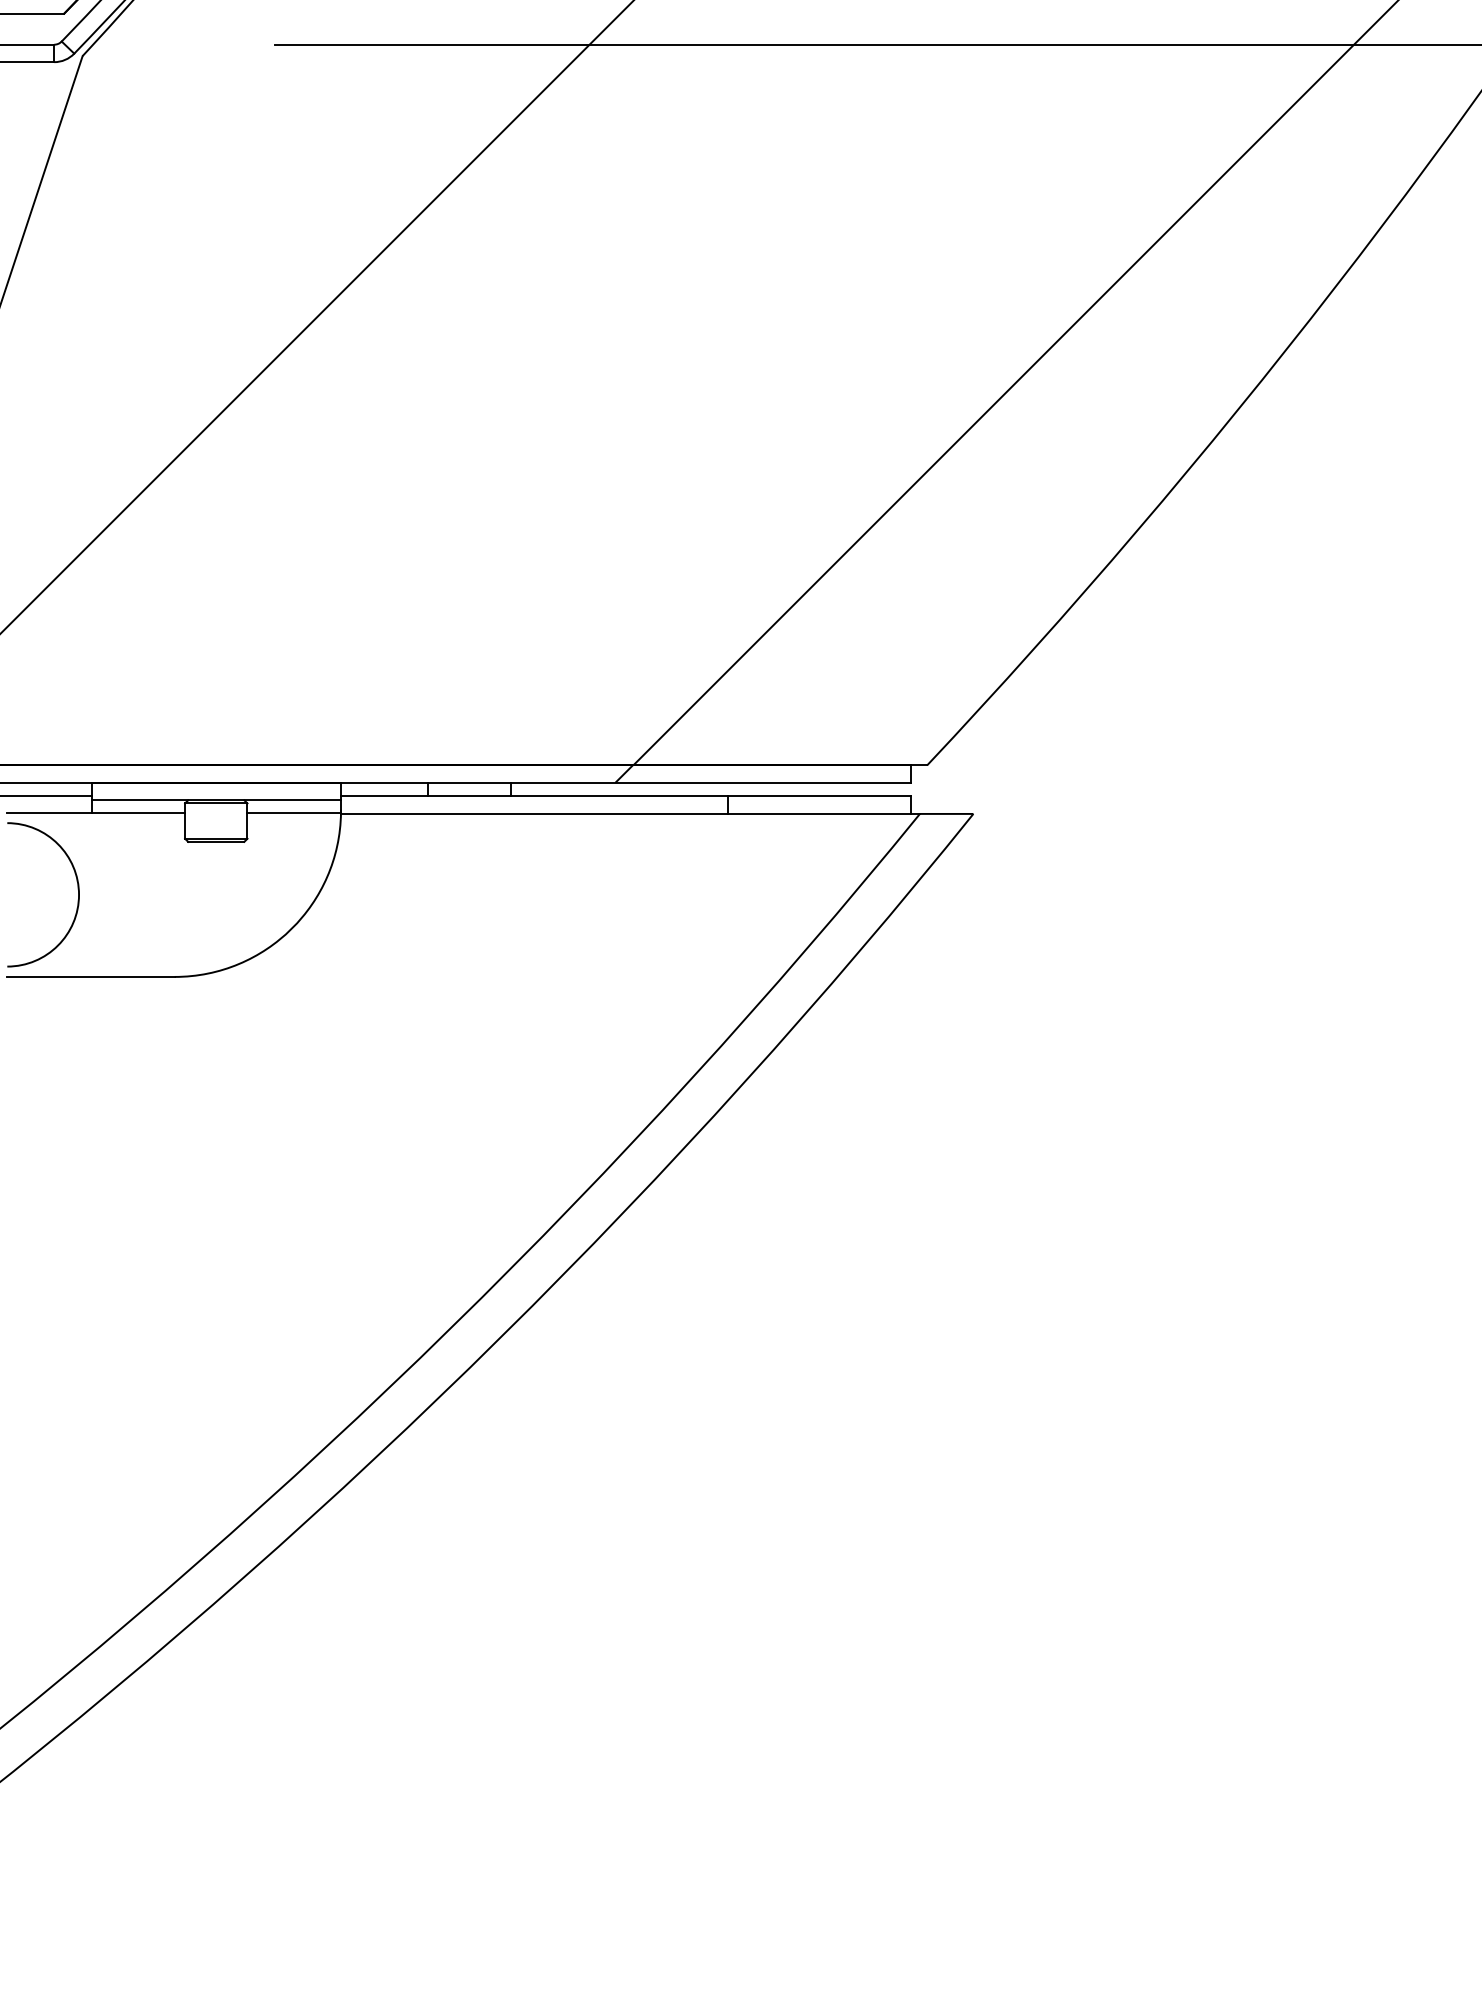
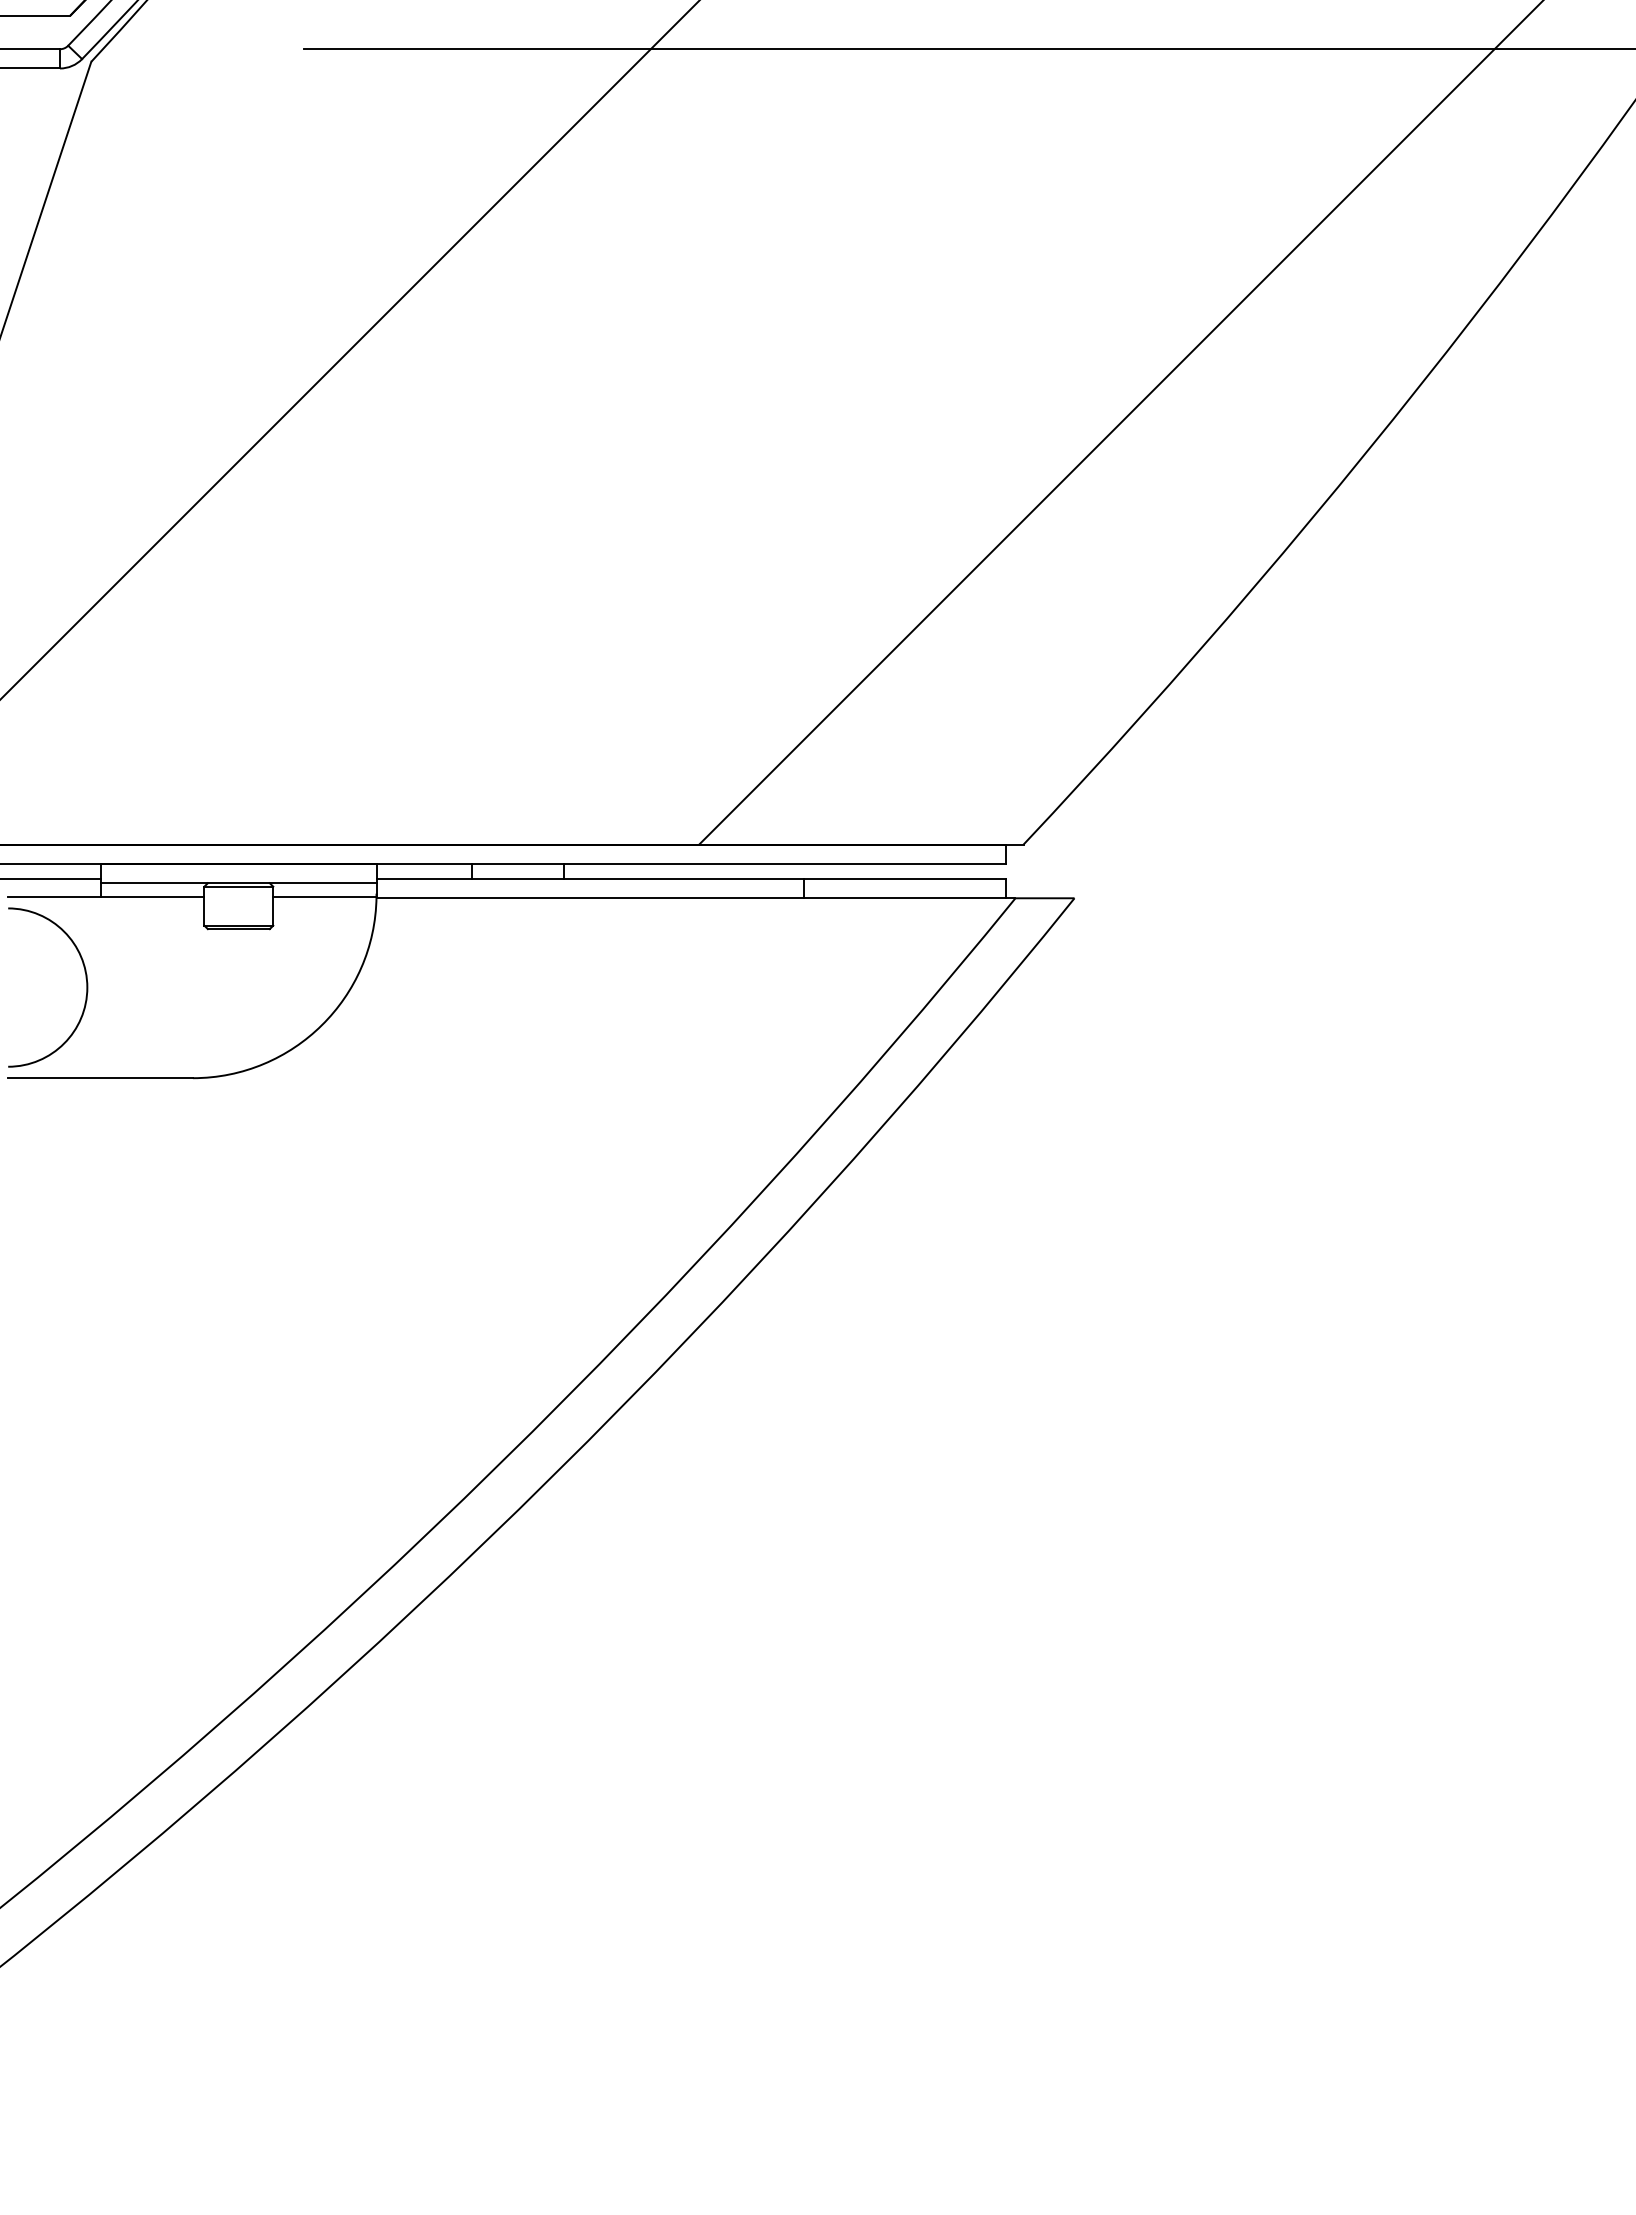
hatch: (623, 773) -> (688, 853), removed

